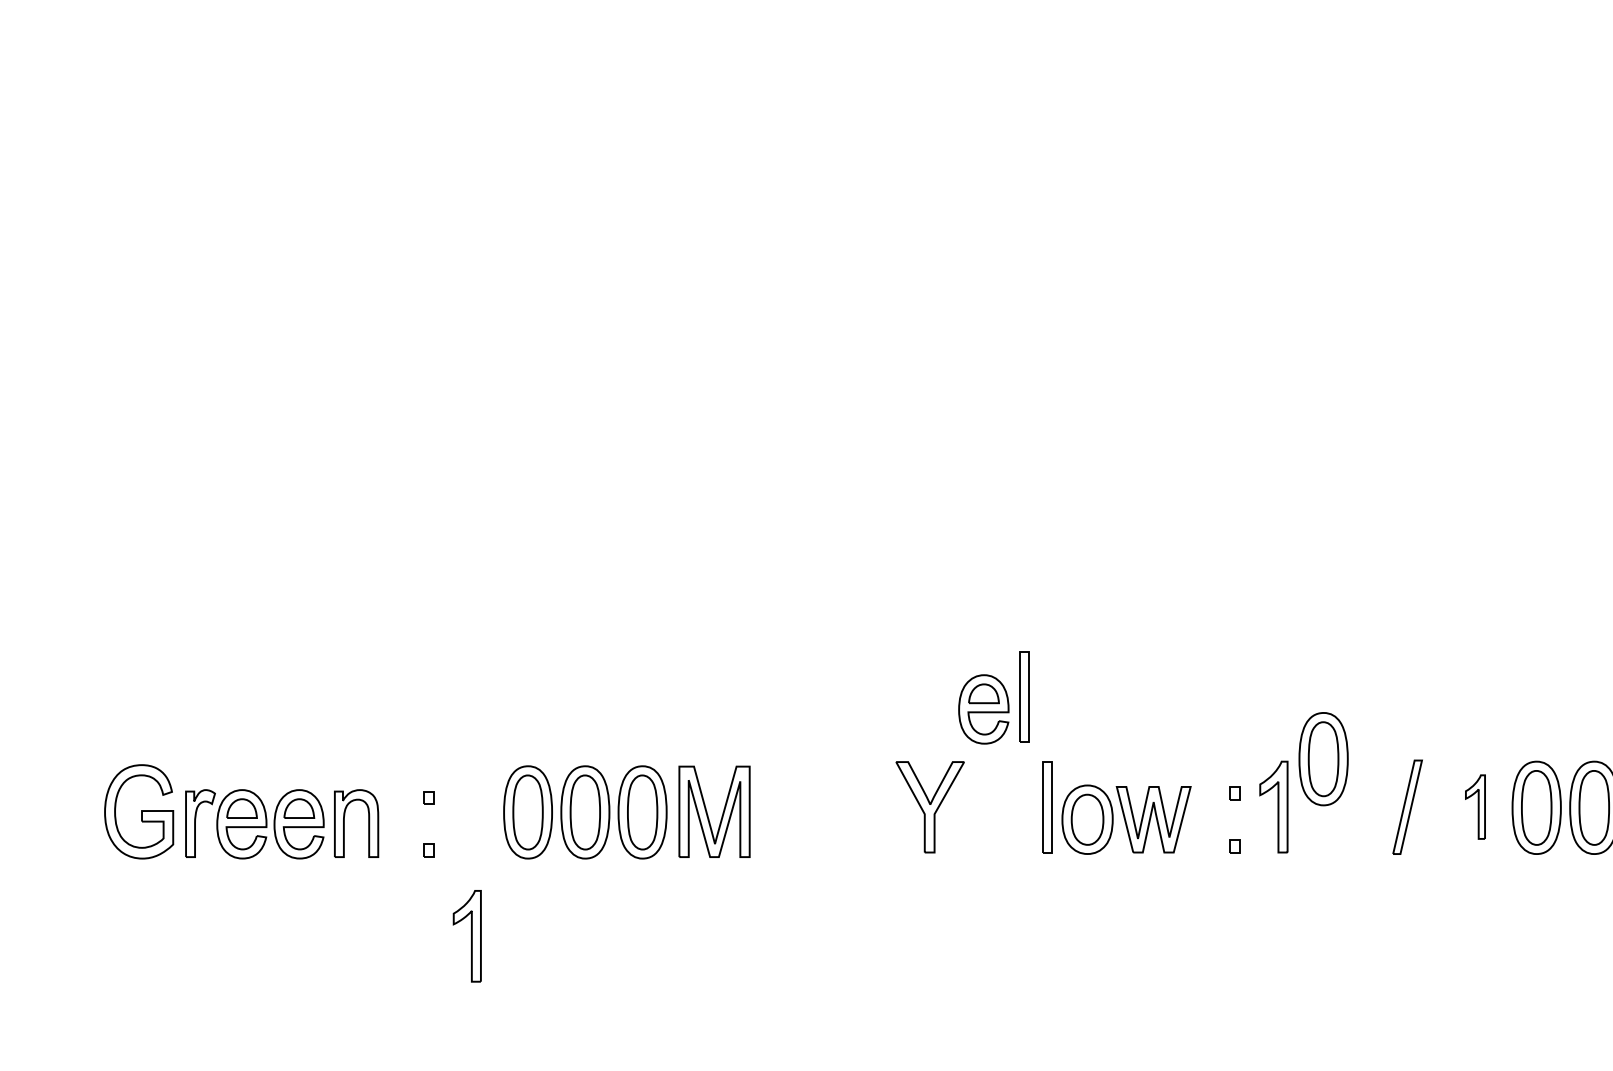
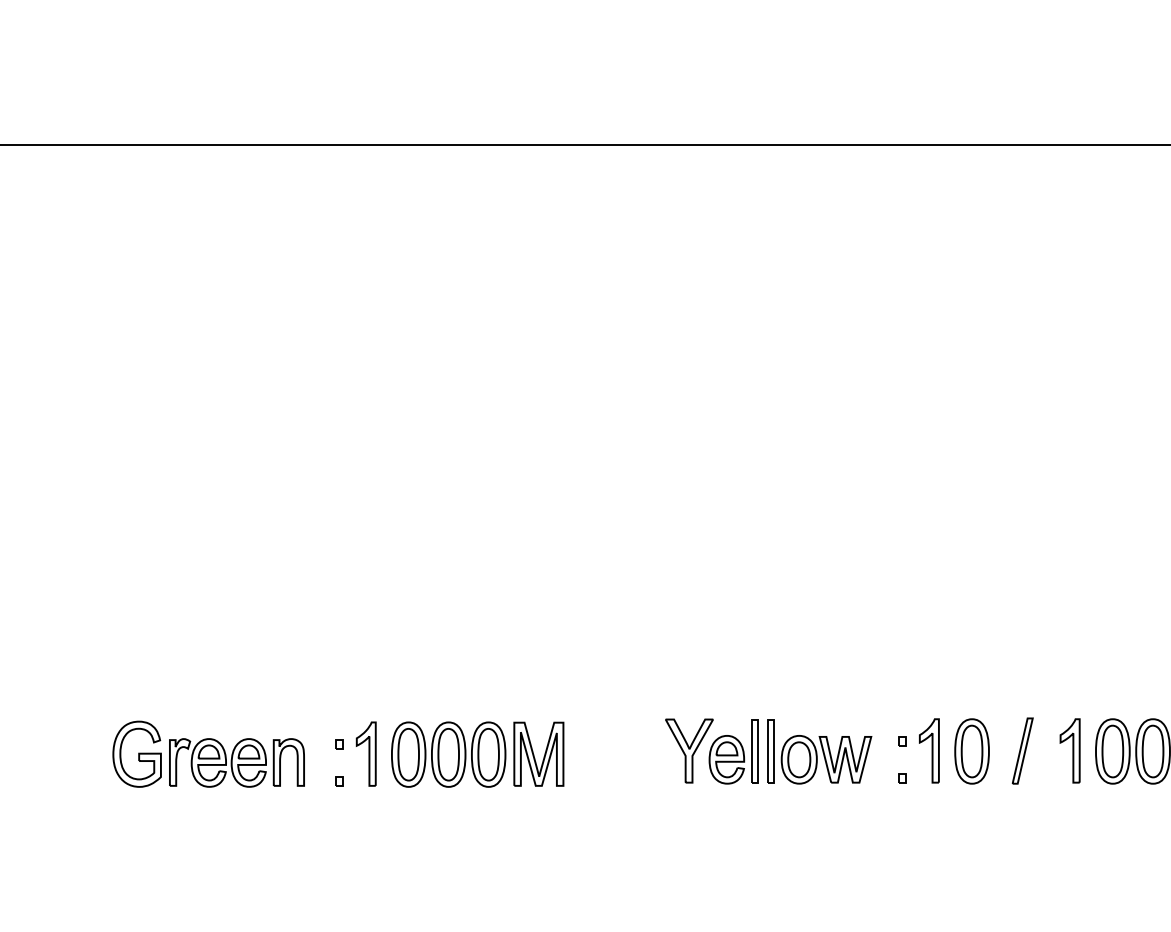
part: (993, 697) -> (733, 751), moved
part: (1322, 759) -> (971, 751), moved
part: (1474, 806) -> (1069, 750), size x1.43
part: (466, 935) -> (365, 753), moved

